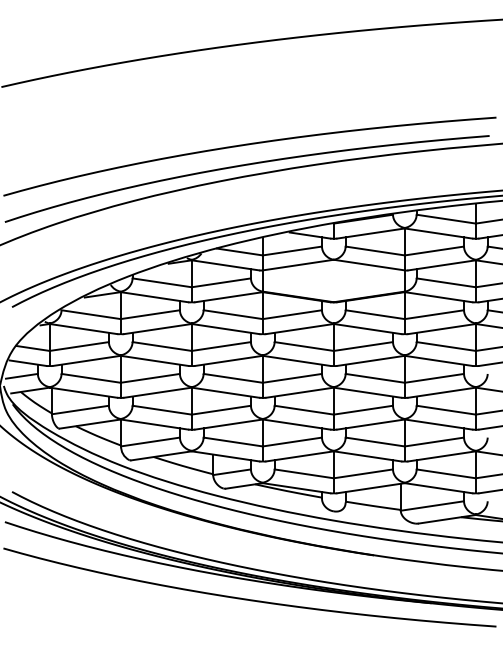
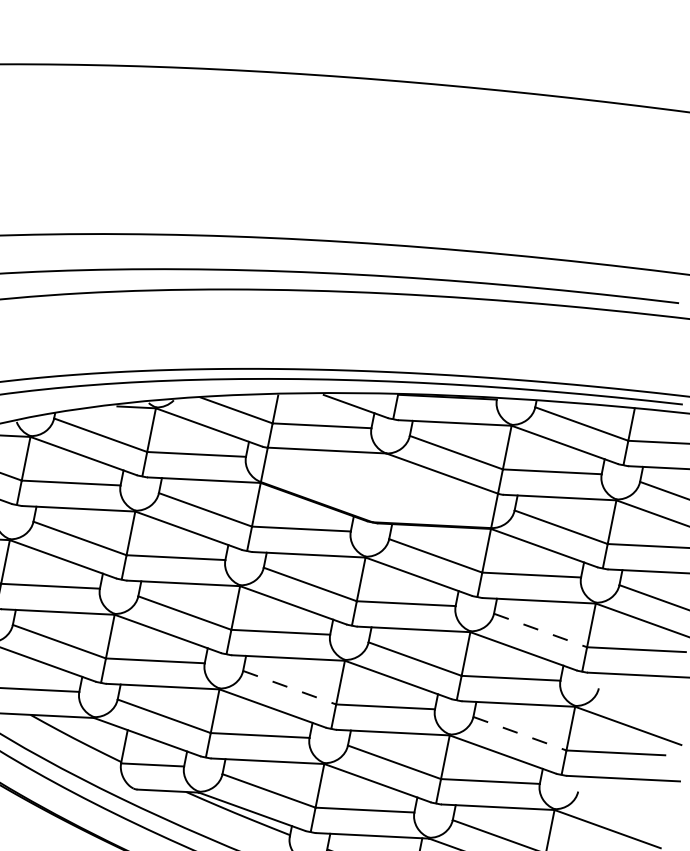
line: (446, 346) -> (540, 630), solid -> dashed
line: (304, 410) -> (290, 688), solid -> dashed
line: (446, 410) -> (520, 734), solid -> dashed

